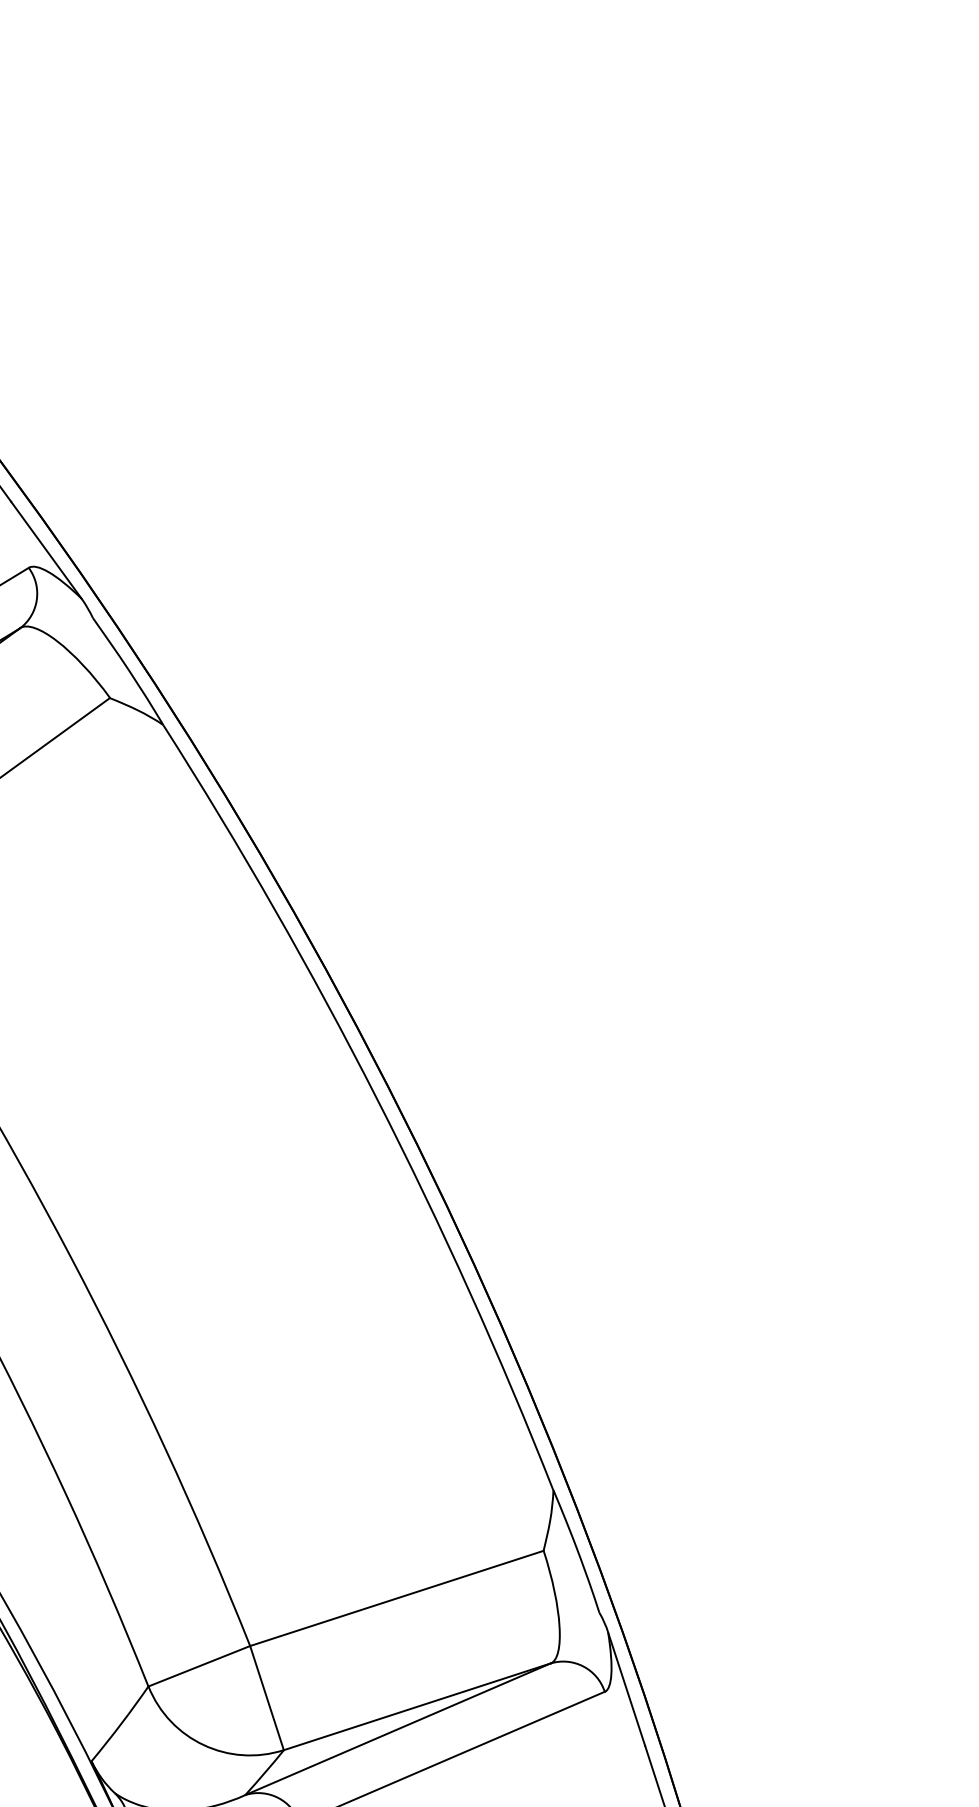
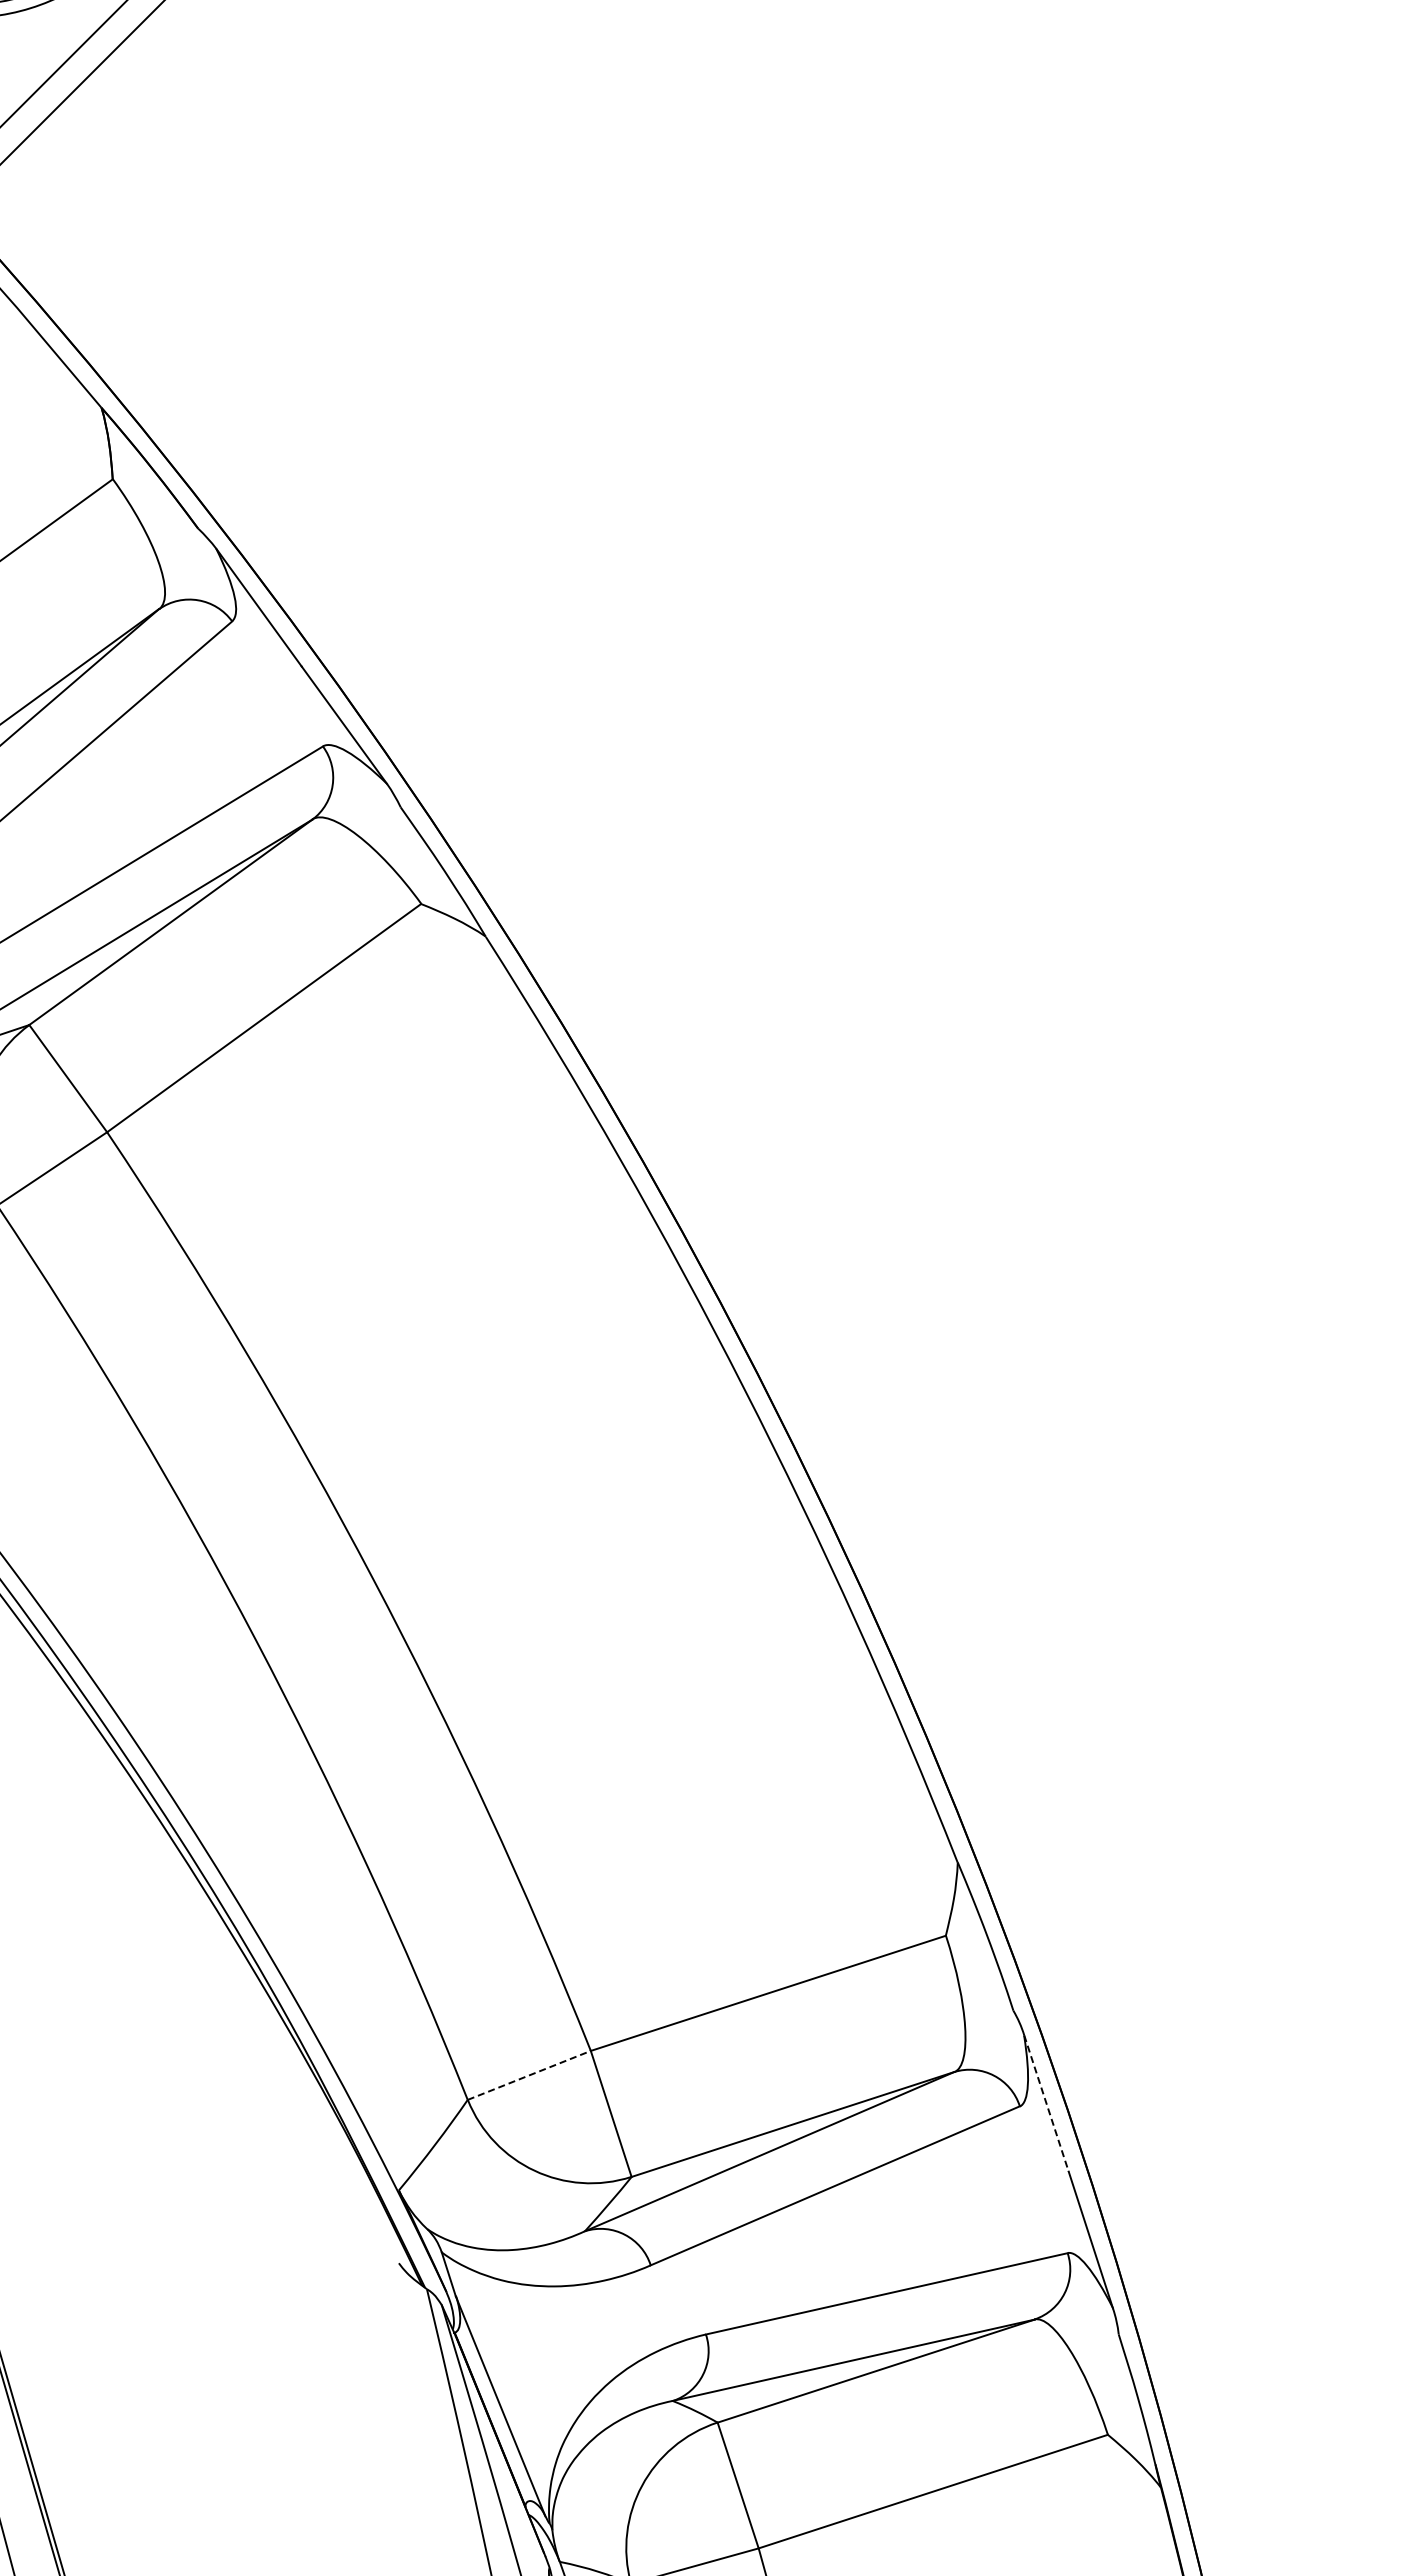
line: (199, 1666) -> (529, 2075), solid -> dashed
line: (626, 1689) -> (1046, 2103), solid -> dashed

